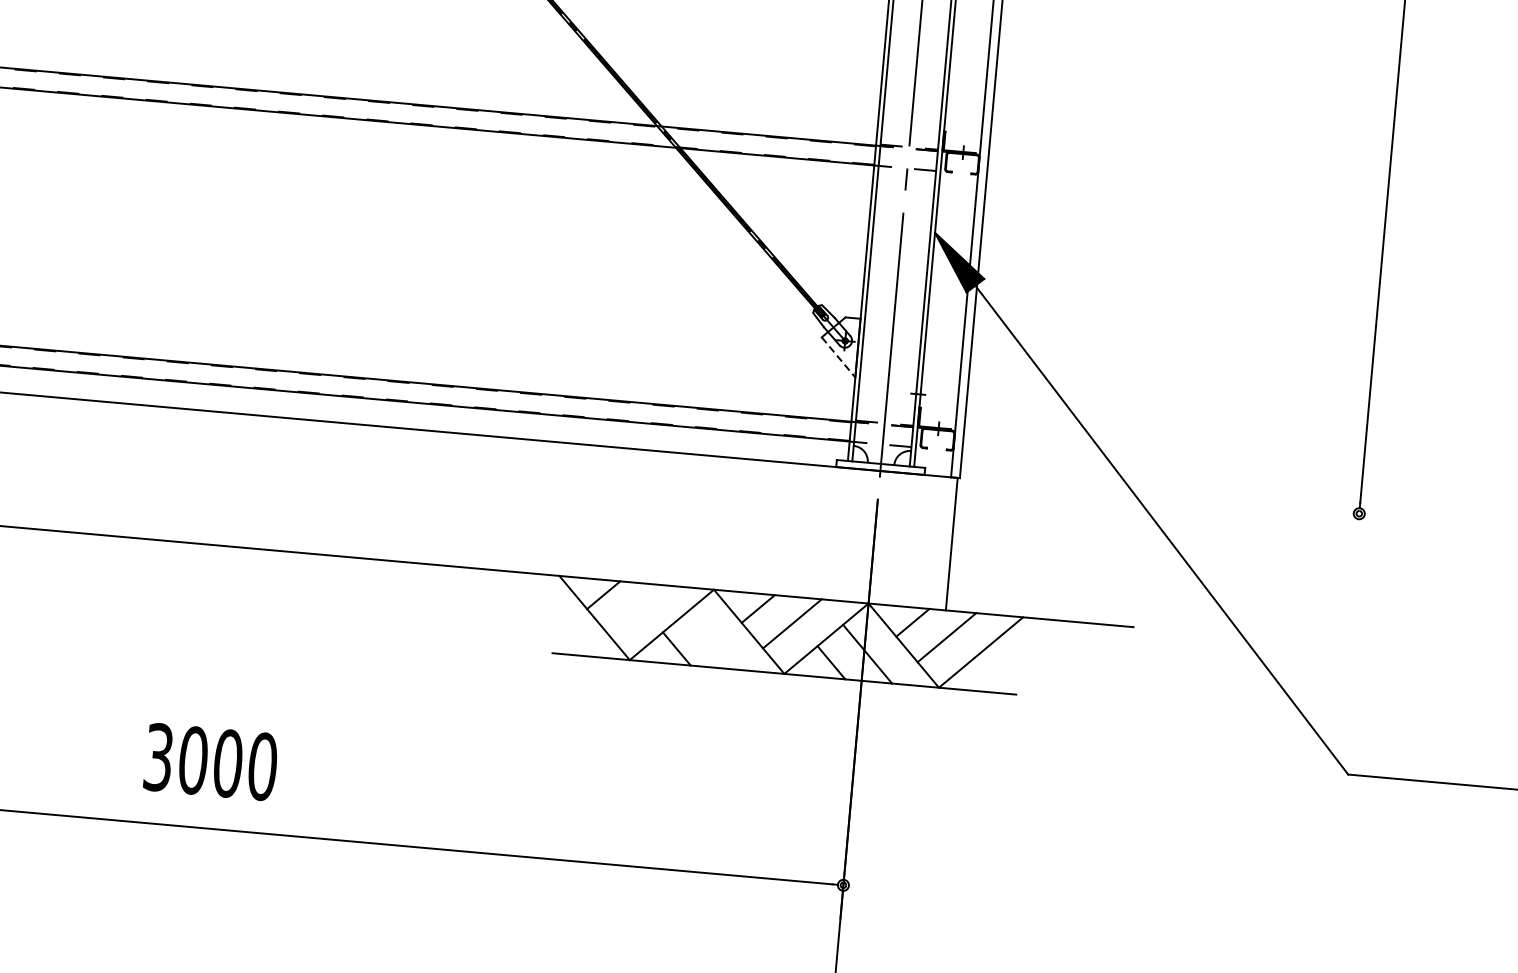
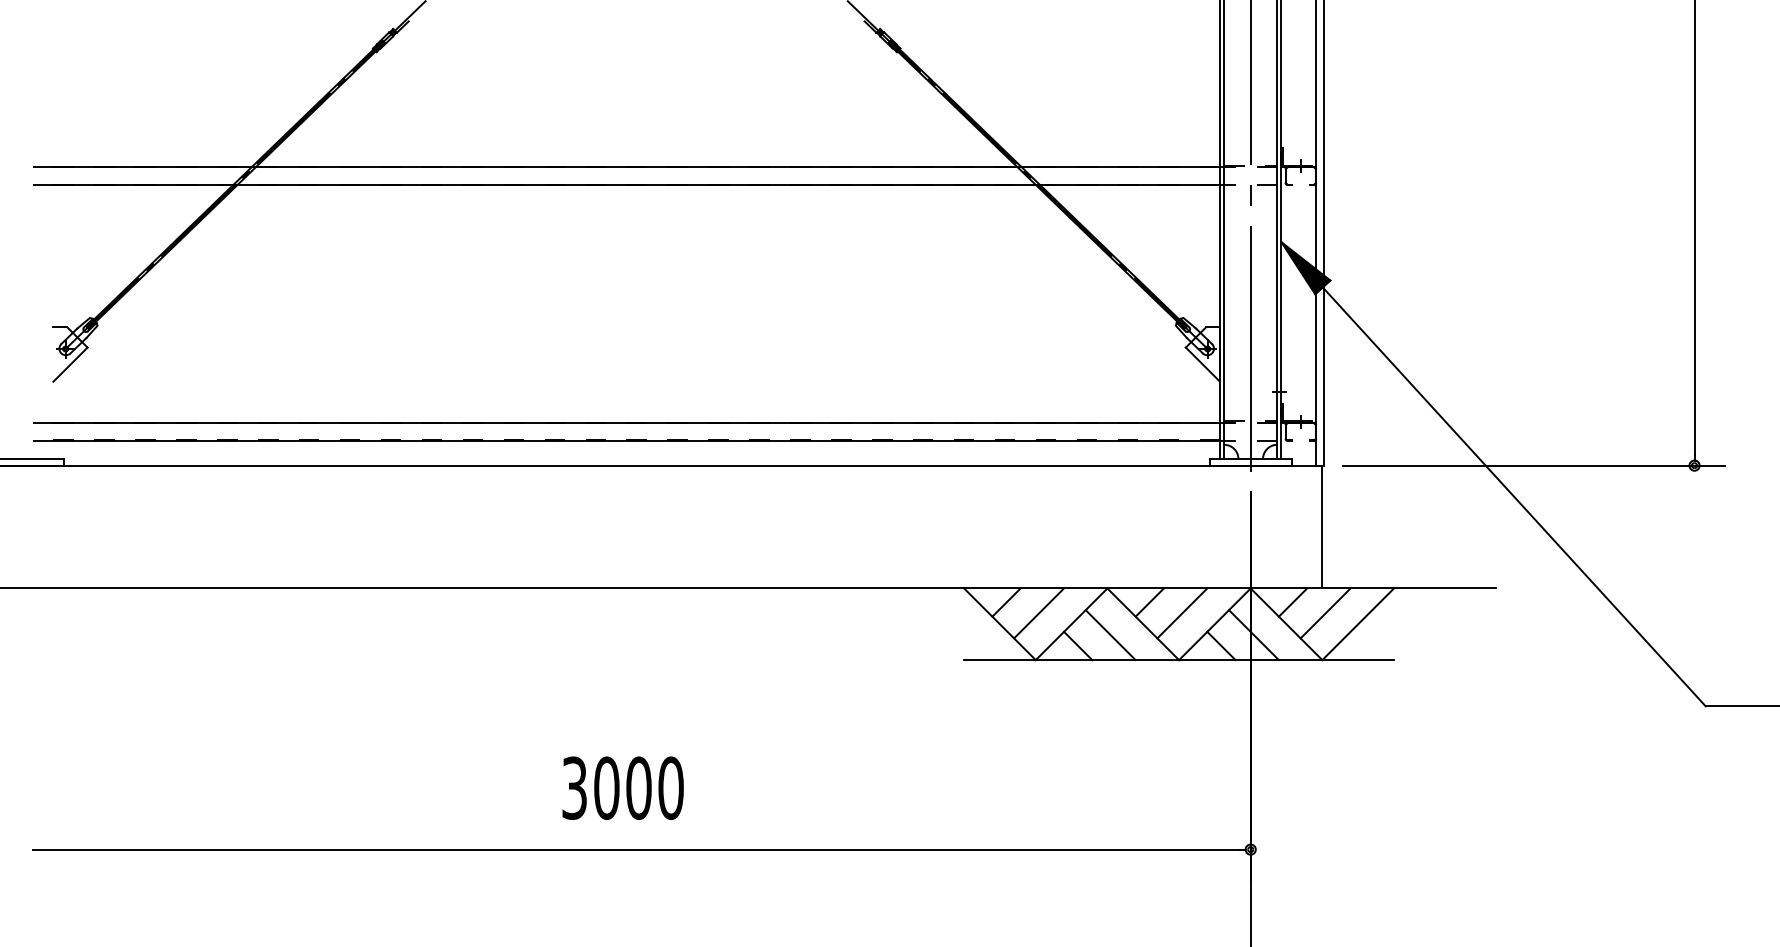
line: (839, 358) -> (1203, 365), dashed -> solid
line: (1185, 498) -> (1533, 465), added
line: (638, 610) -> (1039, 613), added
line: (712, 640) -> (1110, 635), added
text: (210, 761) -> (622, 787), moved

